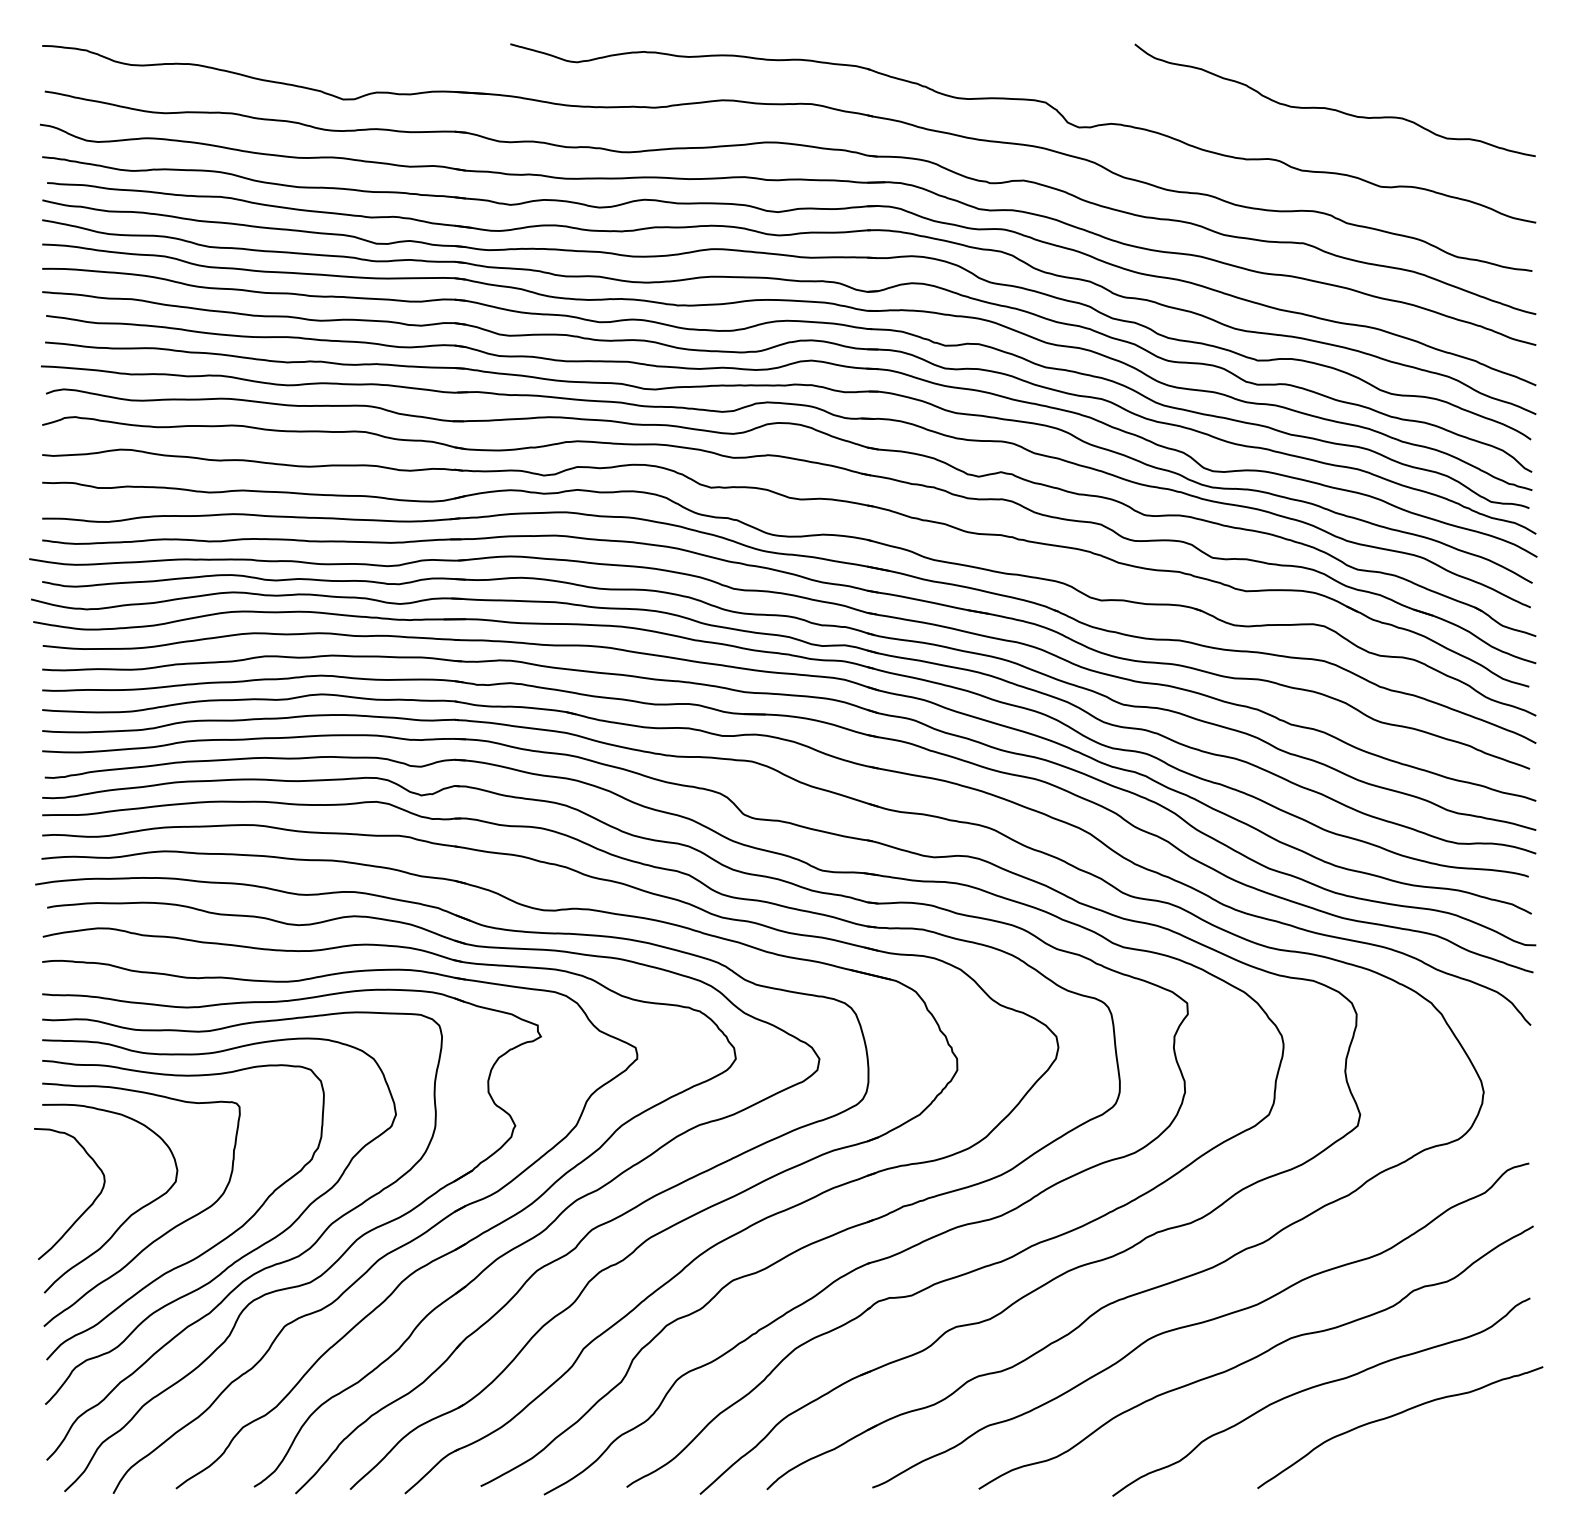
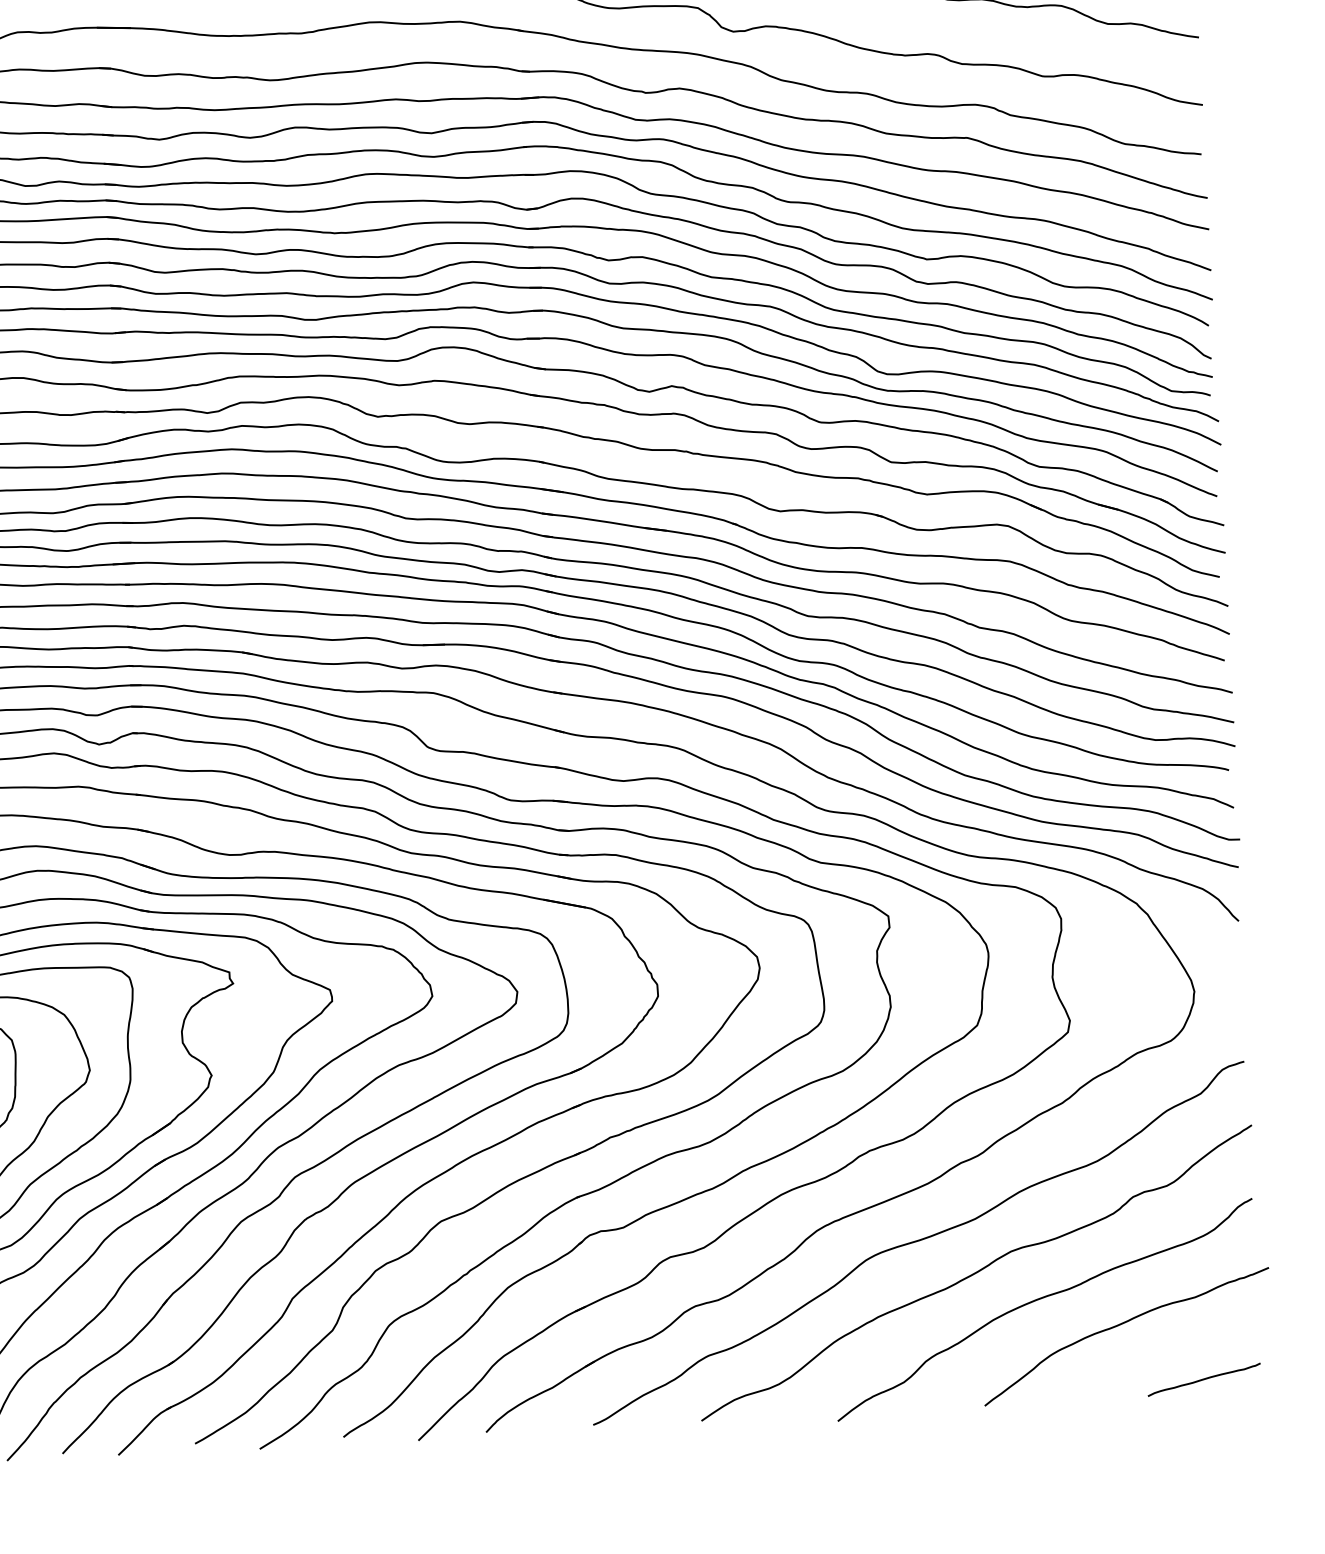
curve: (1474, 1473) -> (1204, 1379), added

